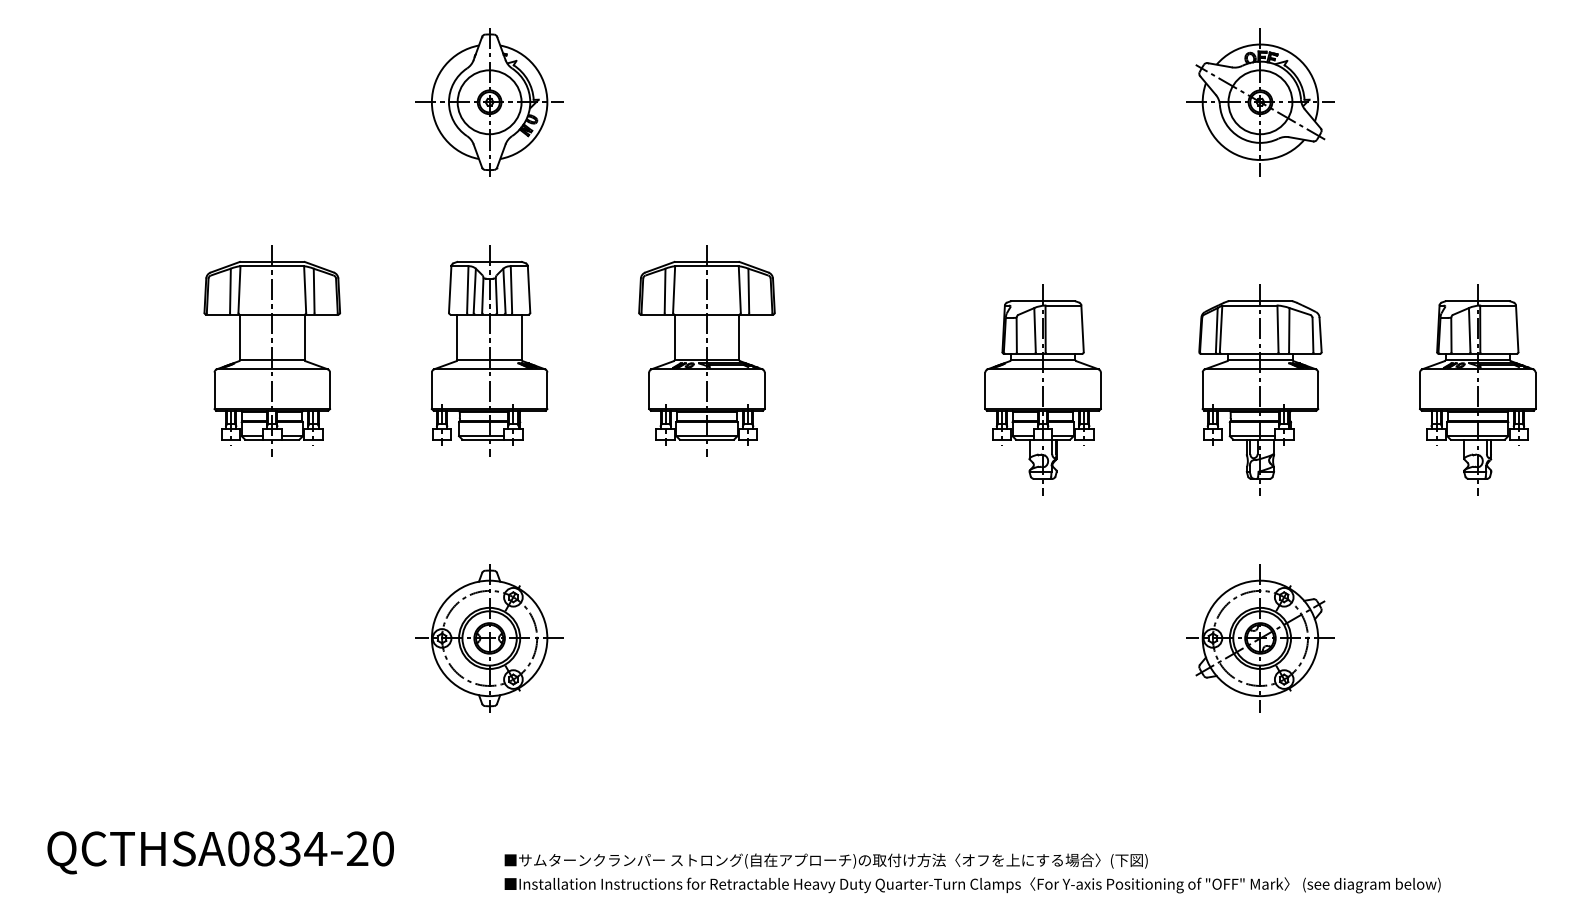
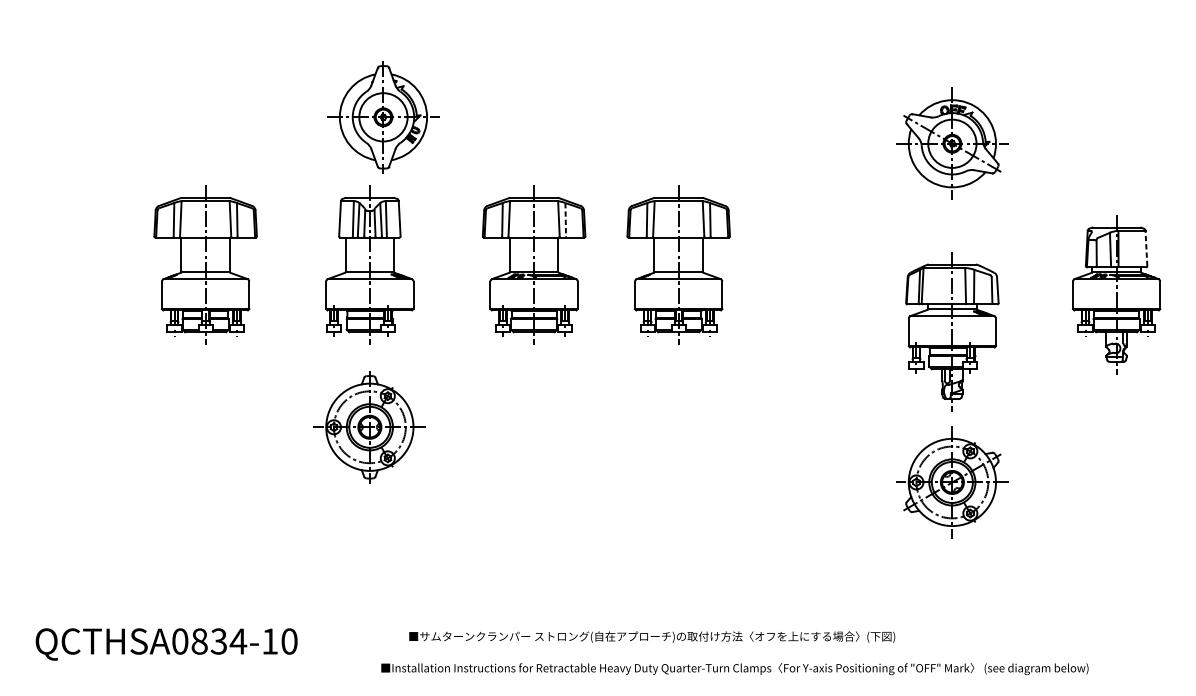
part: (489, 102) -> (383, 117), moved
part: (1260, 102) -> (952, 143), moved
line: (748, 290) -> (565, 219), solid -> dashed
line: (1517, 328) -> (1146, 248), solid -> dashed
part: (897, 350) -> (678, 264), added
part: (1042, 389) -> (787, 294), removed
part: (1260, 389) -> (952, 331), moved
part: (489, 638) -> (369, 427), moved
text: (357, 848) -> (270, 641), QCTHSA0834-20 -> QCTHSA0834-10
text: (825, 860) -> (651, 636), moved

